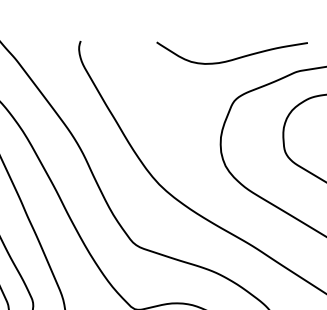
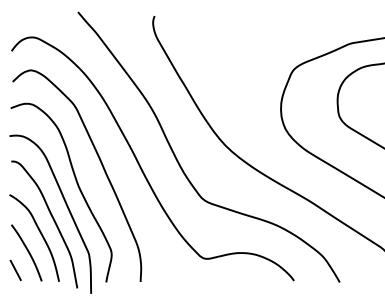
curve: (234, 58) -> (293, 31), removed

